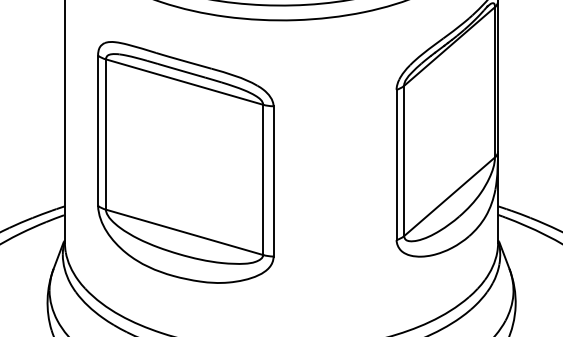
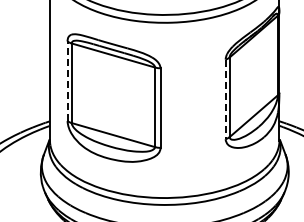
line: (97, 131) -> (67, 81), solid -> dashed
line: (396, 165) -> (225, 99), solid -> dashed

